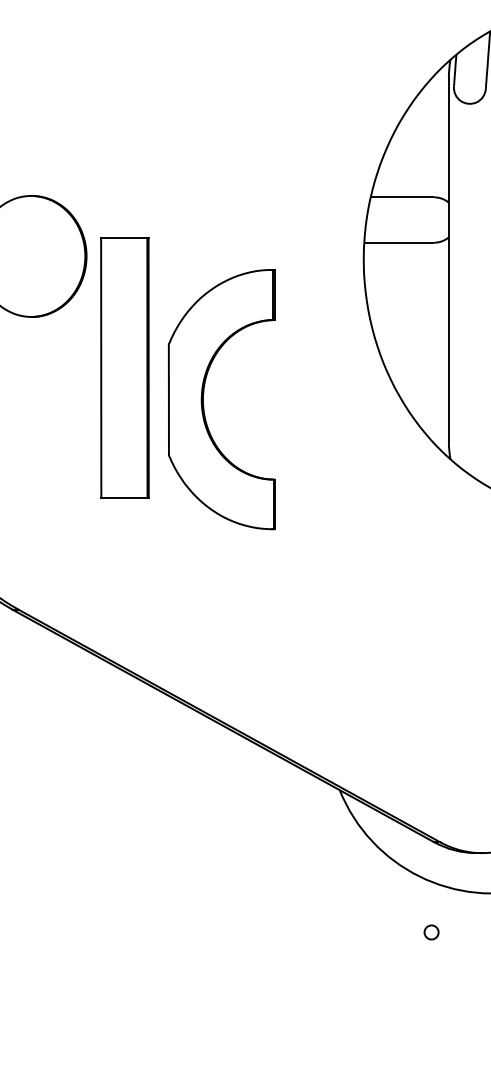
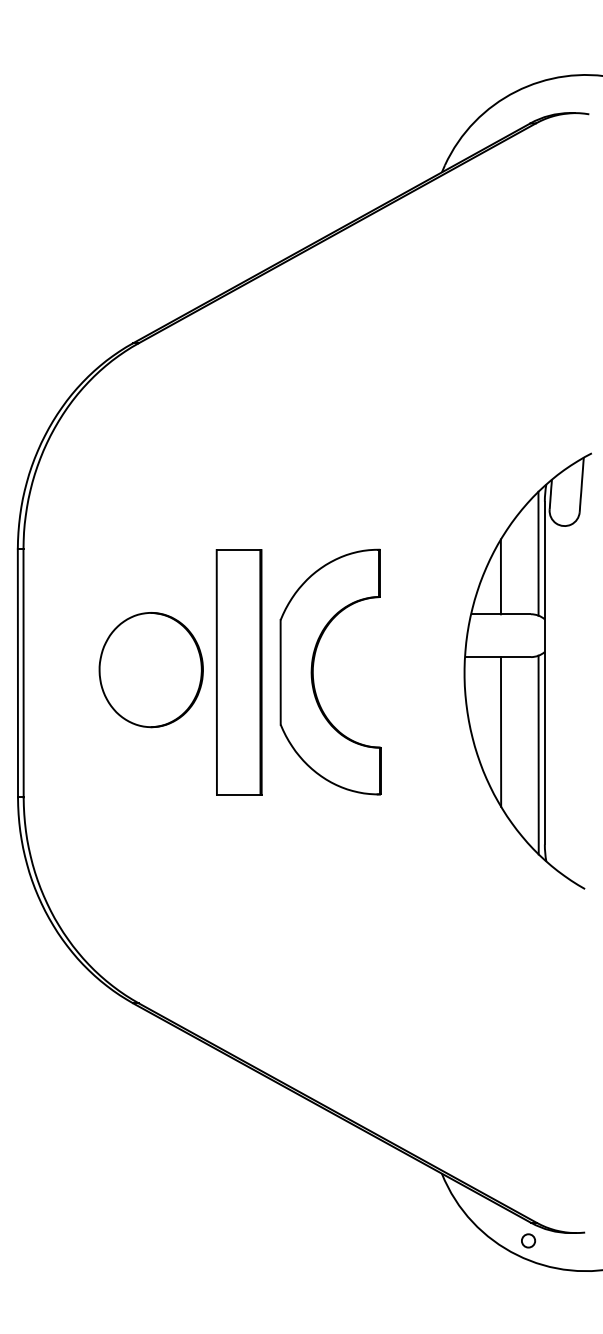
line: (442, 132) -> (538, 553), added
line: (401, 157) -> (500, 576), added
line: (401, 321) -> (500, 731), added
line: (442, 345) -> (538, 754), added
part: (124, 368) -> (238, 672), moved
part: (203, 398) -> (313, 671), moved
circle: (431, 932) -> (528, 1240), moved

